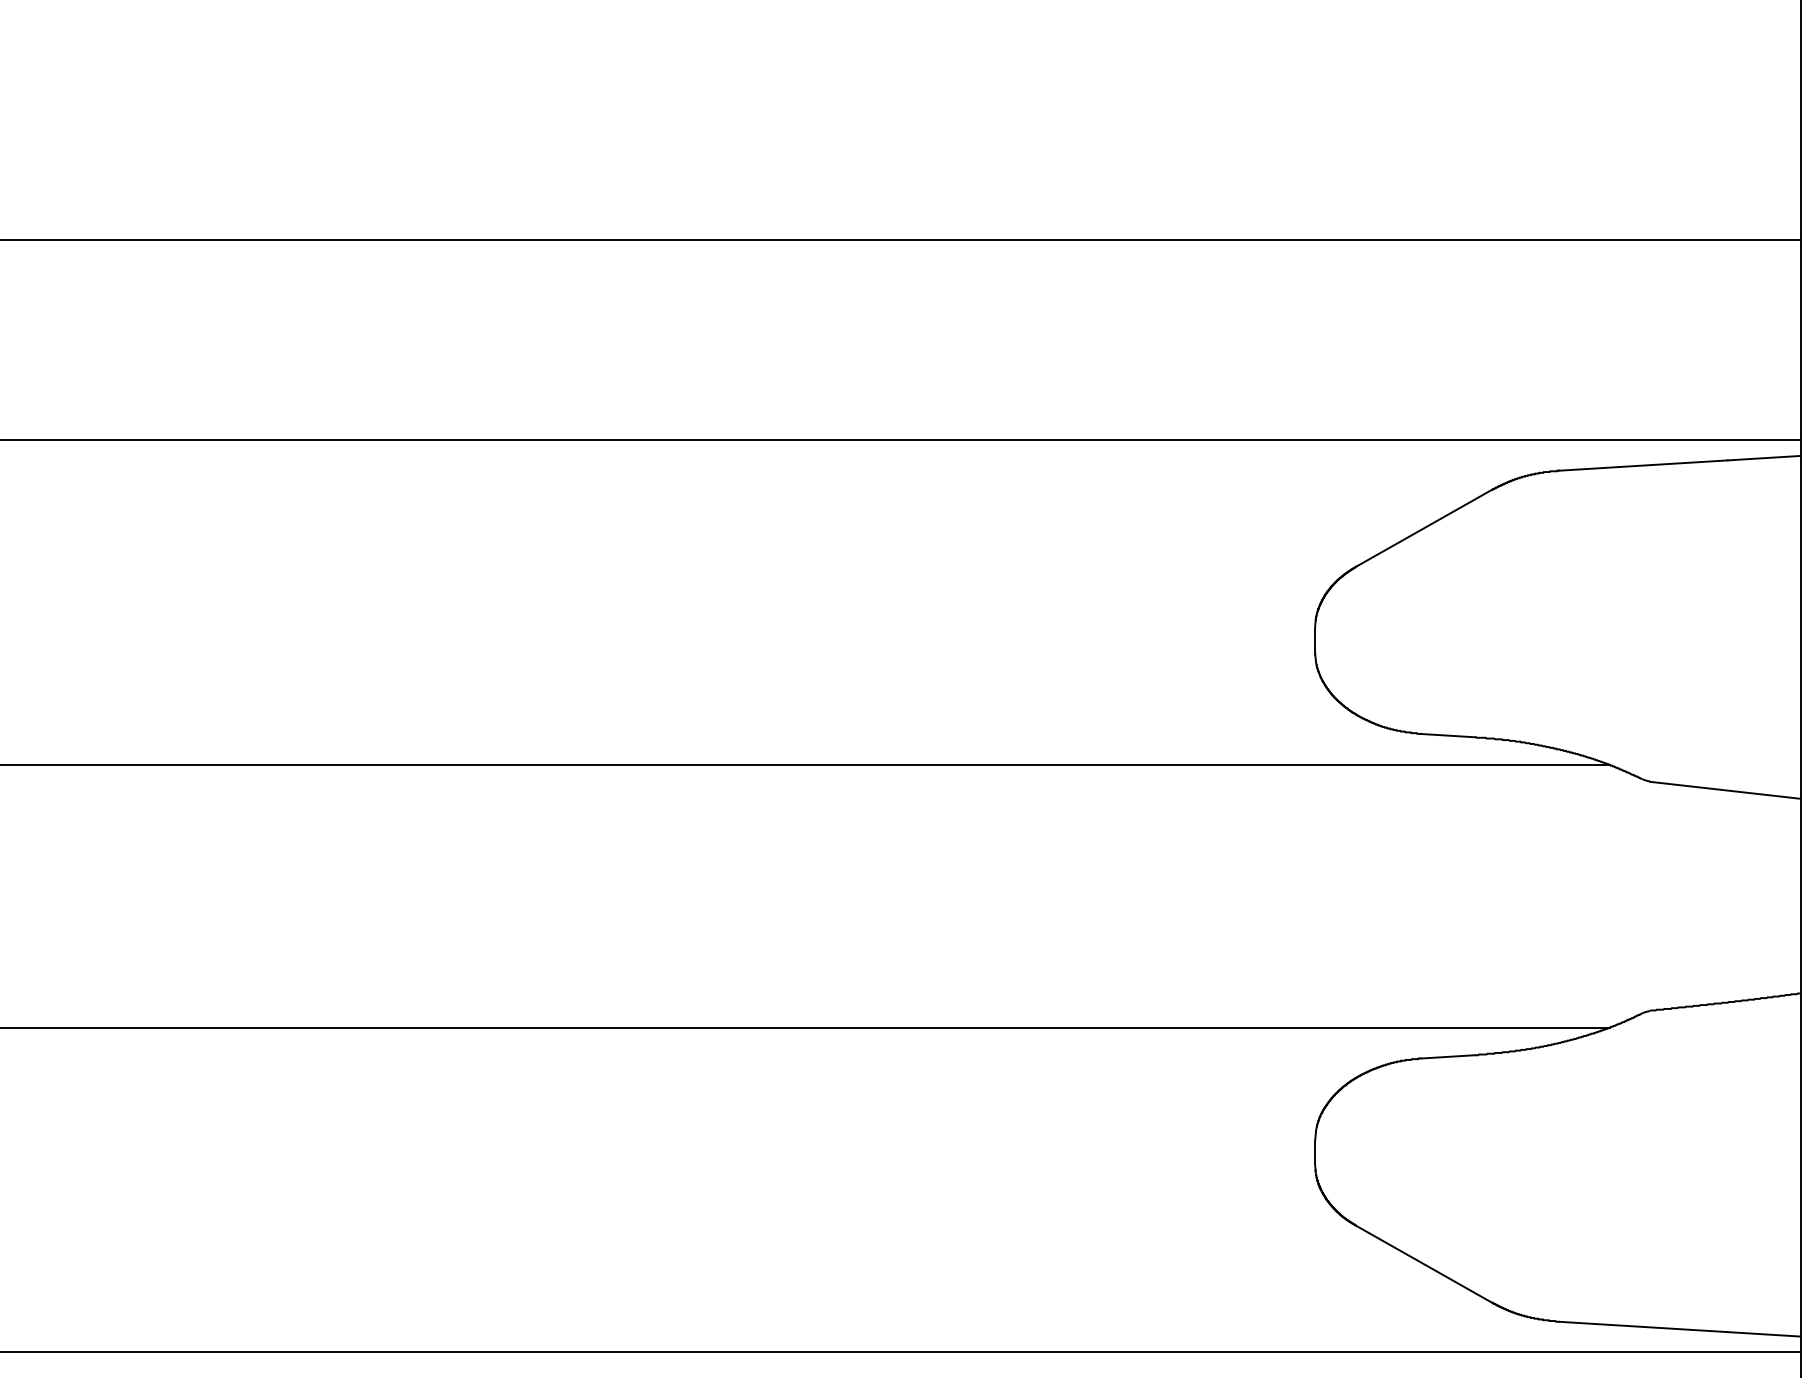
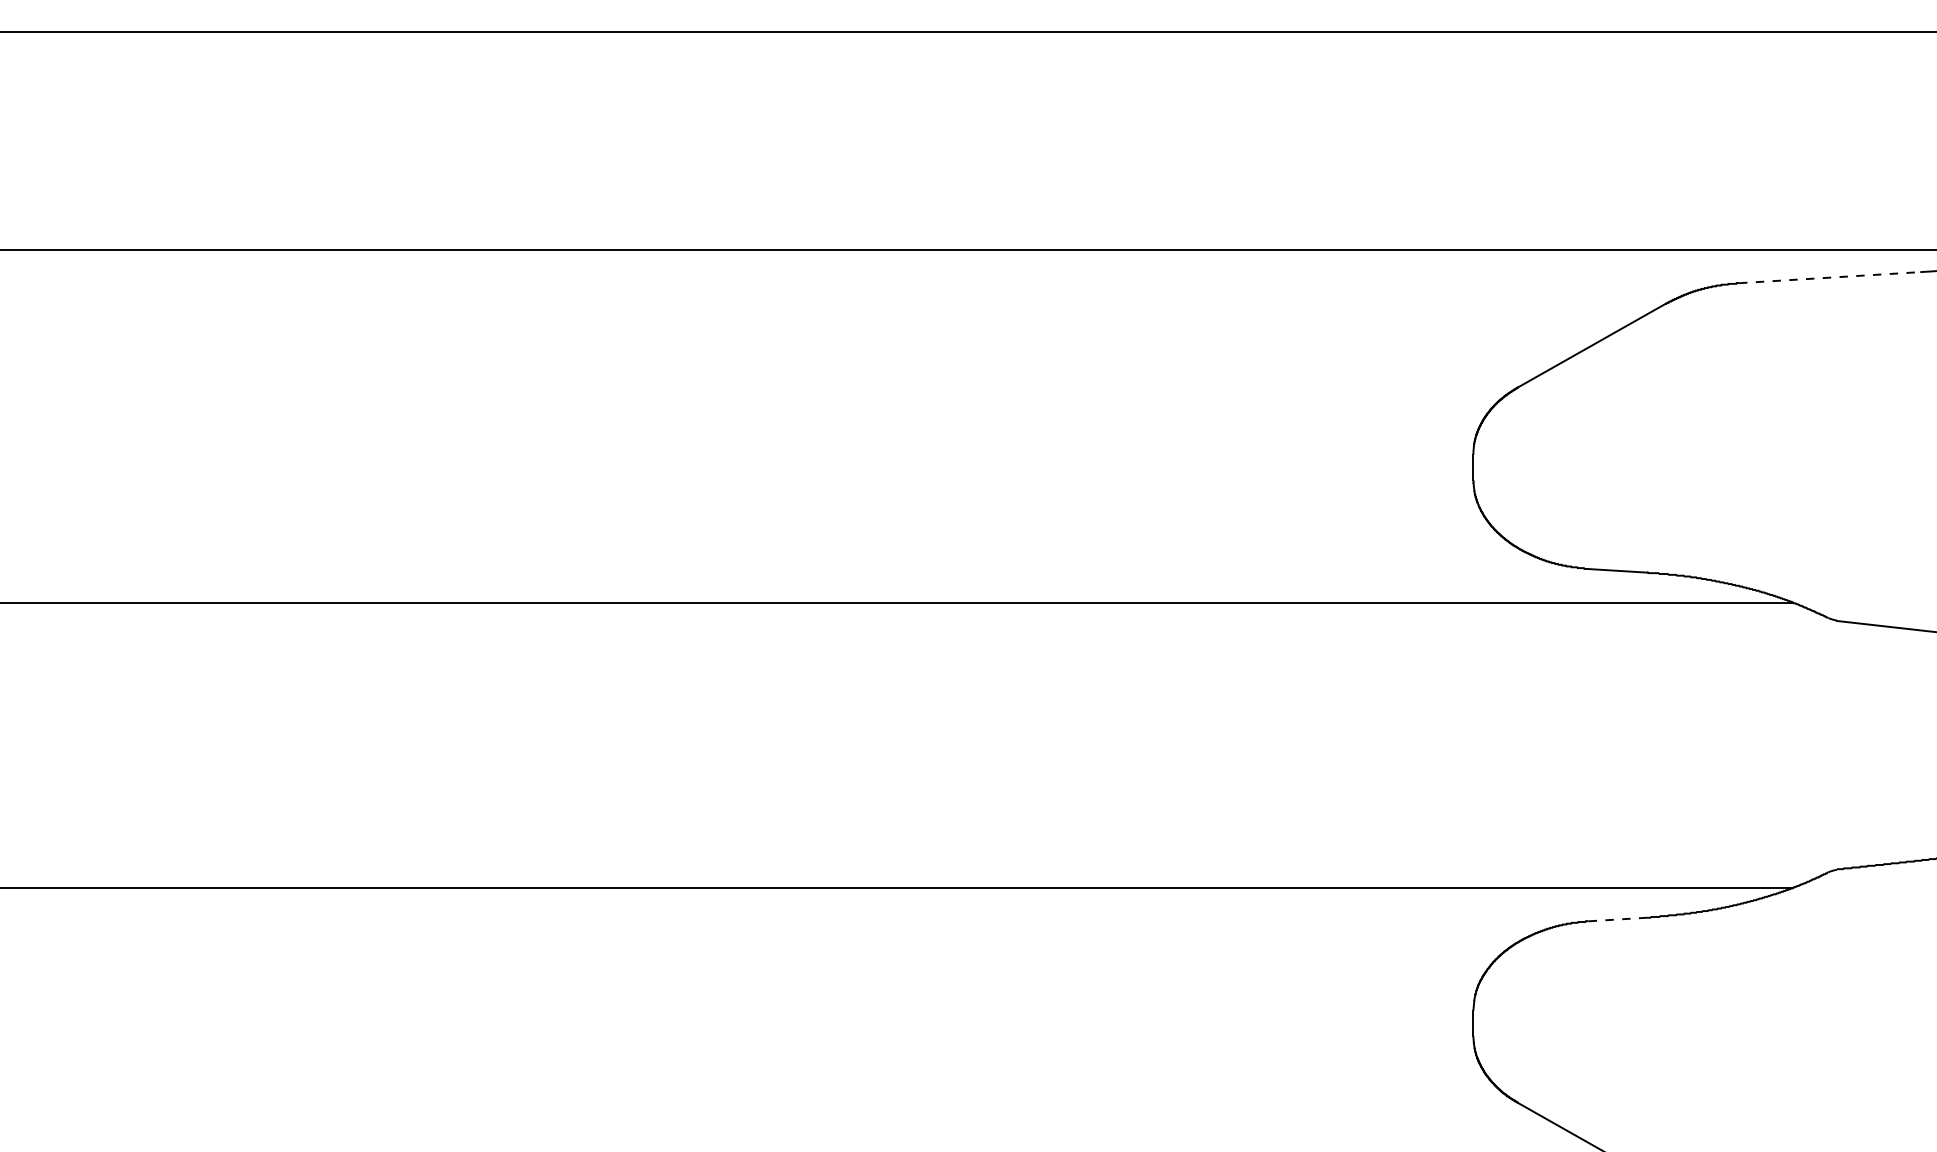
line: (1644, 465) -> (1830, 277), solid -> dashed
line: (1448, 1056) -> (1618, 919), solid -> dashed

